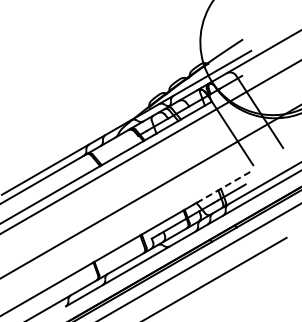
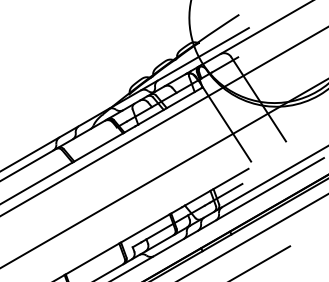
line: (224, 186) -> (217, 186), dashed -> solid

